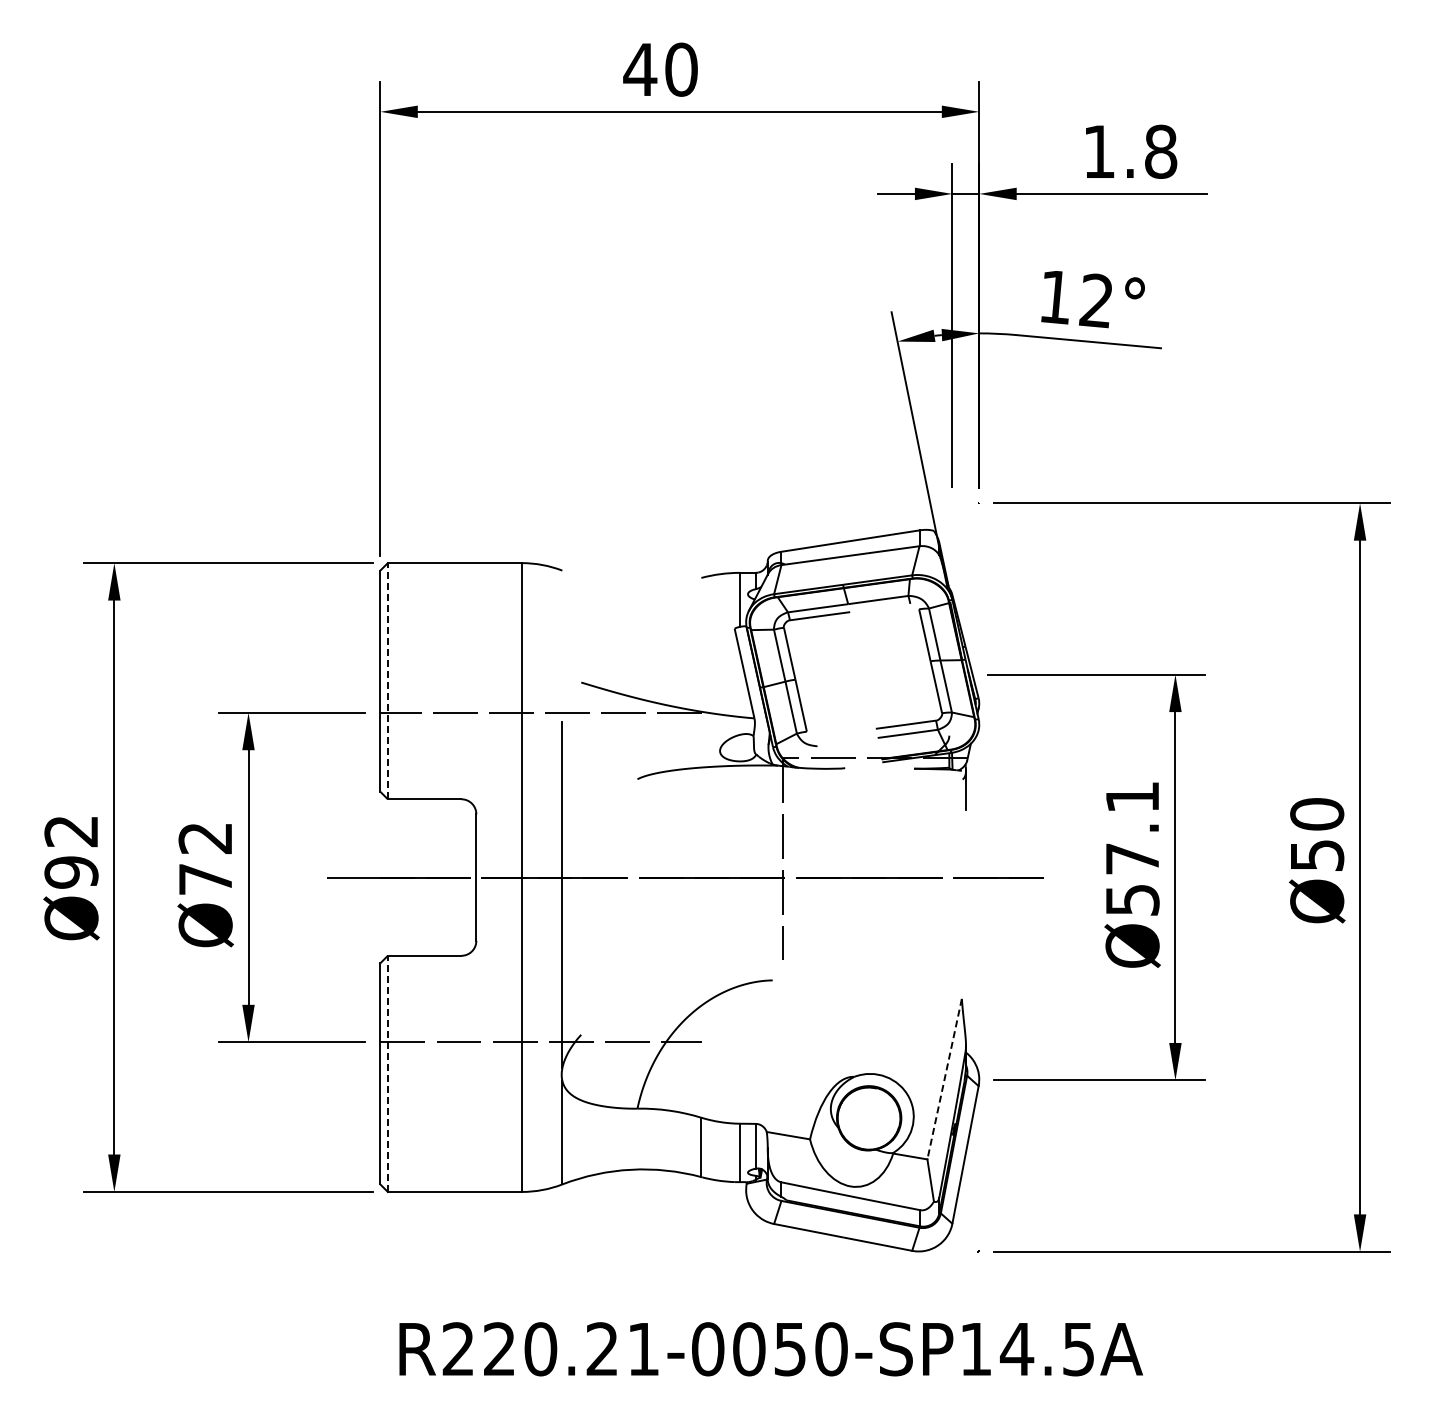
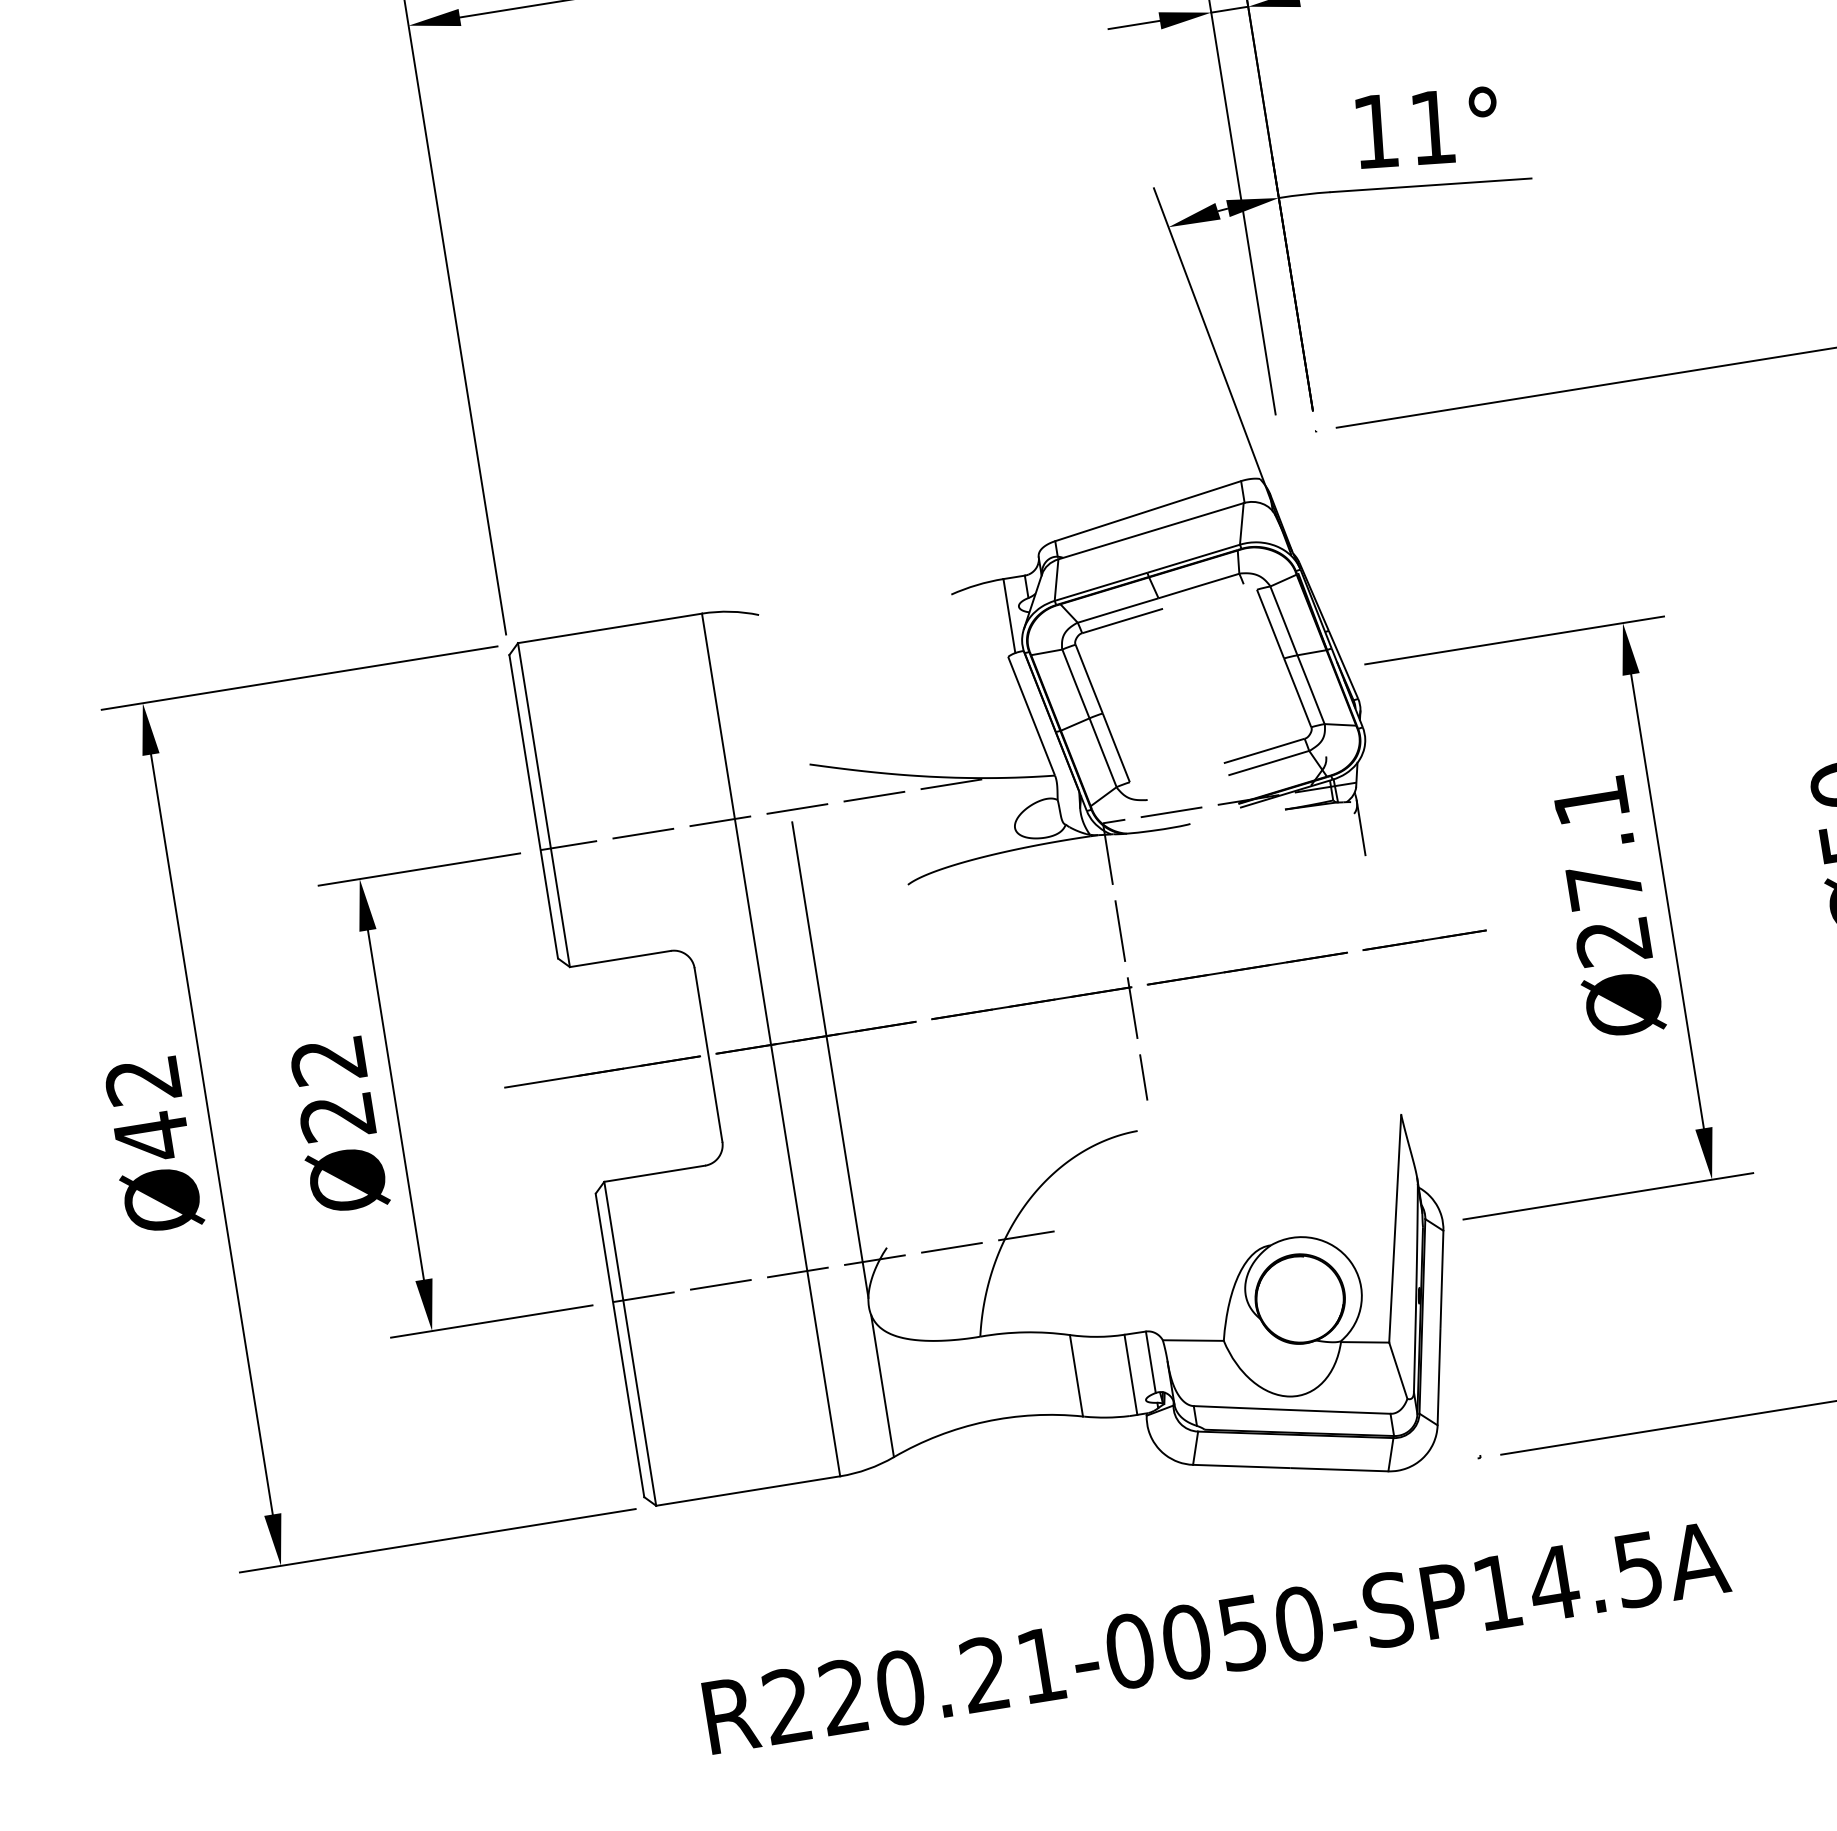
text: (1095, 300) -> (1431, 127), 12° -> 11°
line: (387, 680) -> (543, 804), dashed -> solid
text: (71, 872) -> (152, 1137), Ø92 -> Ø42
text: (204, 879) -> (335, 1117), Ø72 -> Ø22
text: (1132, 900) -> (1613, 942), Ø57.1 -> Ø27.1
line: (387, 1073) -> (629, 1343), dashed -> solid
line: (944, 1079) -> (1395, 1229), dashed -> solid

